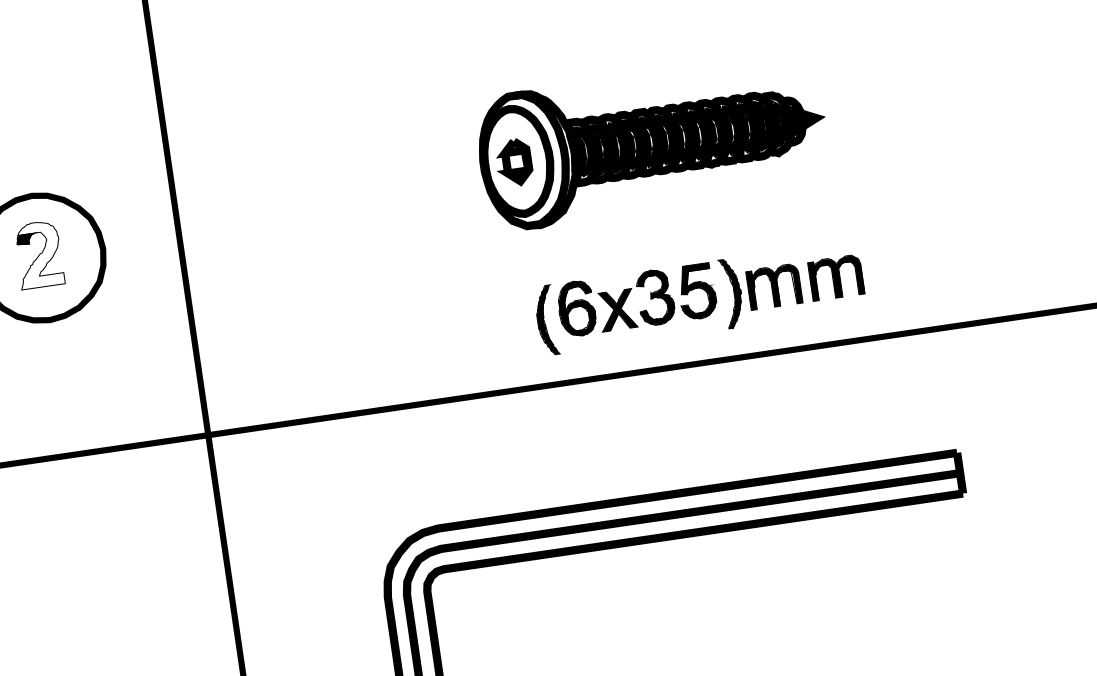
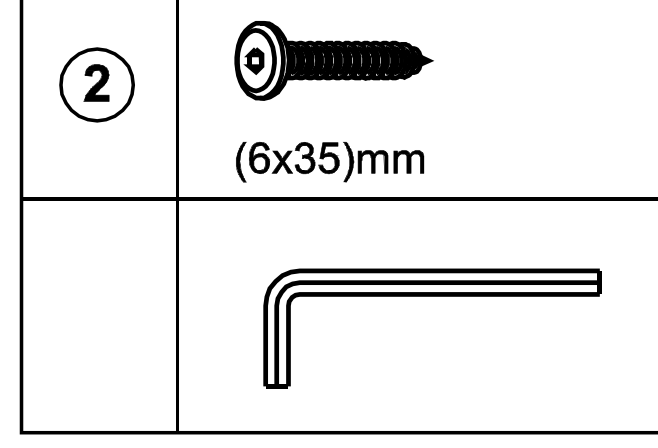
part: (651, 141) -> (333, 60), moved
fill: (38, 253) -> (96, 82), added
part: (700, 298) -> (330, 162), moved

